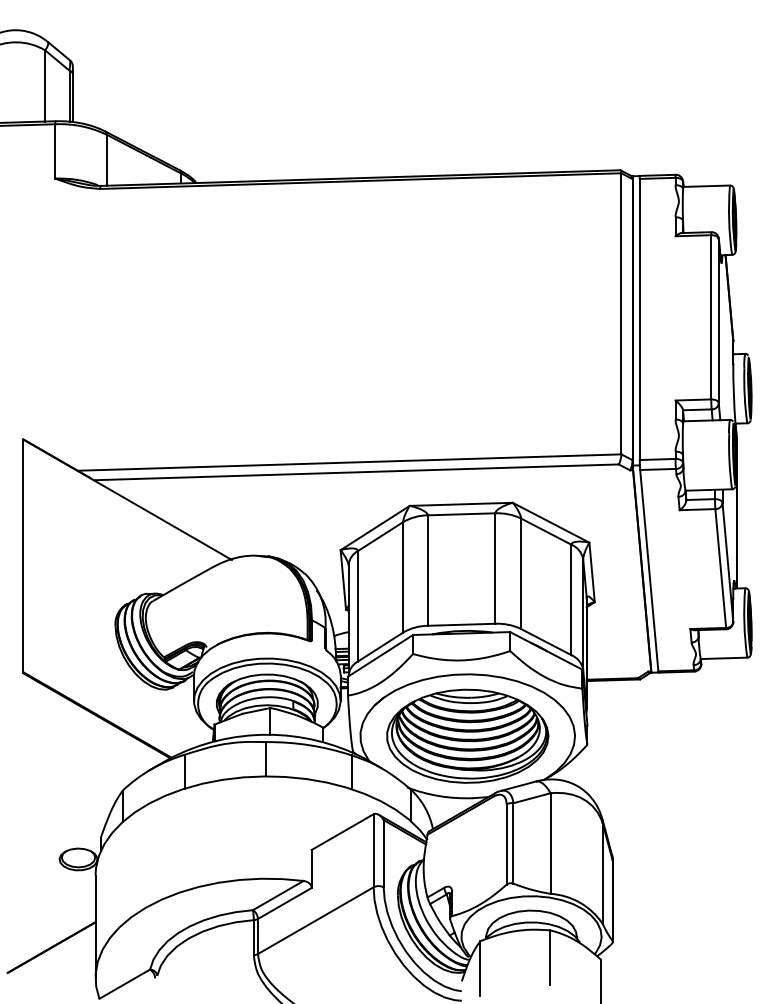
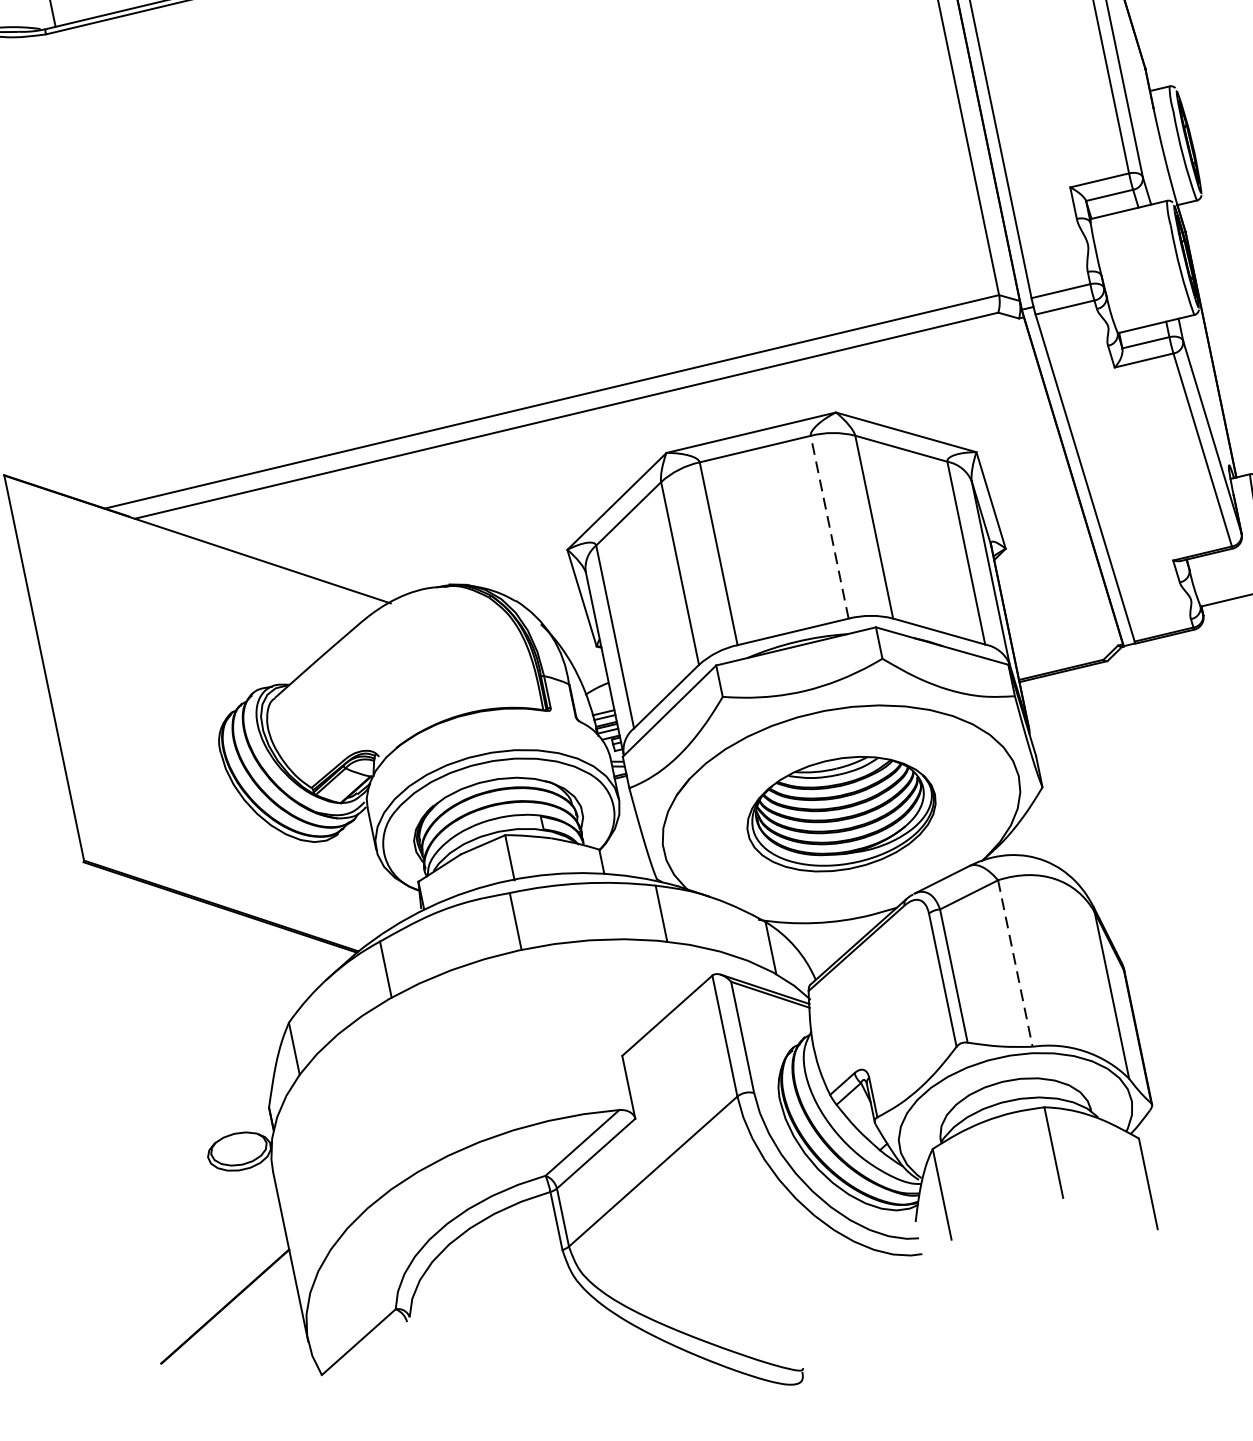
line: (495, 568) -> (829, 527), solid -> dashed
part: (467, 735) -> (840, 813), size x0.7
line: (550, 844) -> (1015, 965), solid -> dashed

